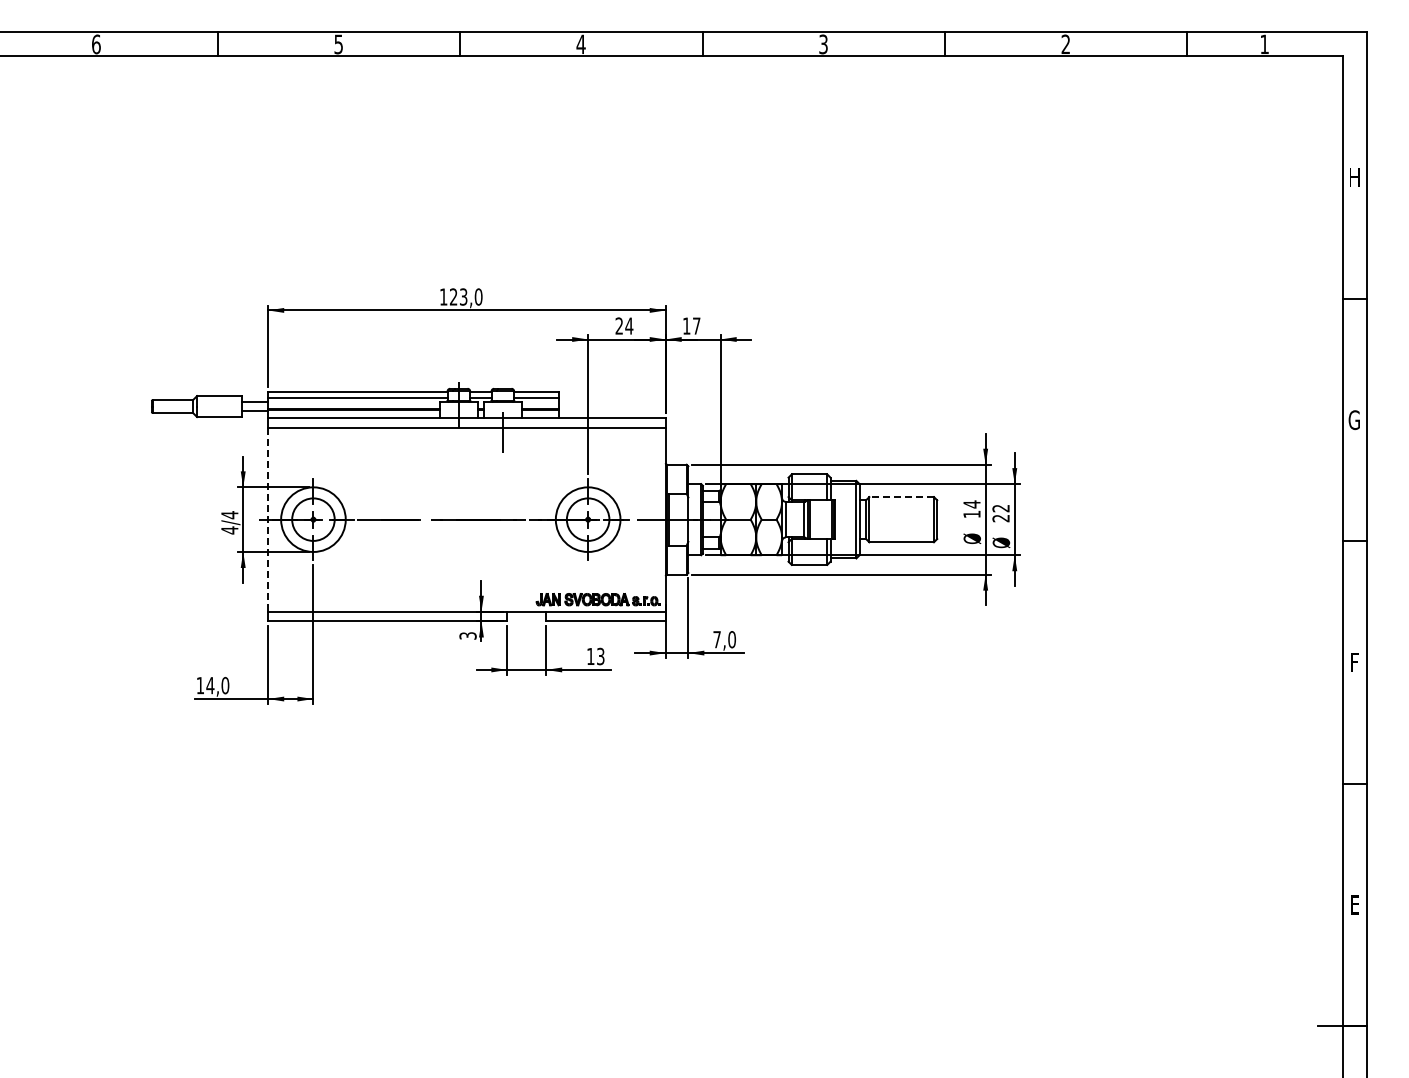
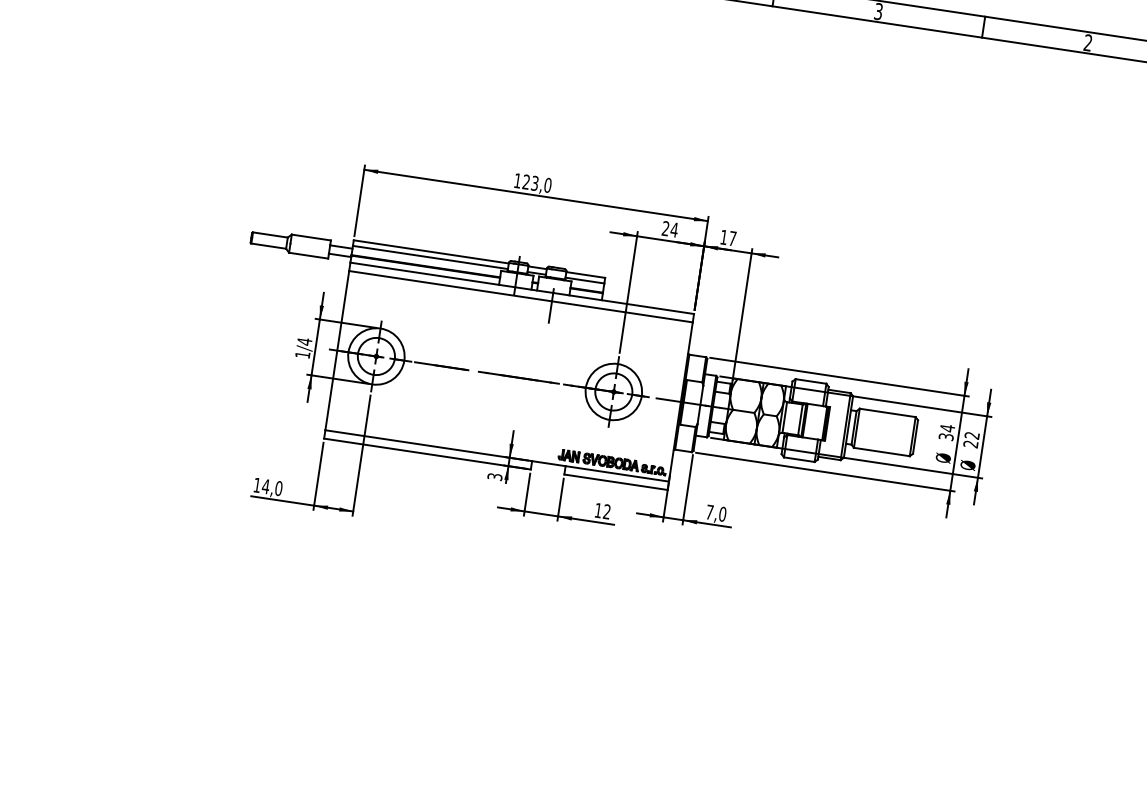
line: (901, 497) -> (887, 413), dashed -> solid
text: (971, 514) -> (945, 437), 14 -> 34
line: (268, 520) -> (337, 351), dashed -> solid
text: (229, 530) -> (302, 355), 4/4 -> 1/4
text: (600, 656) -> (606, 511), 13 -> 12

